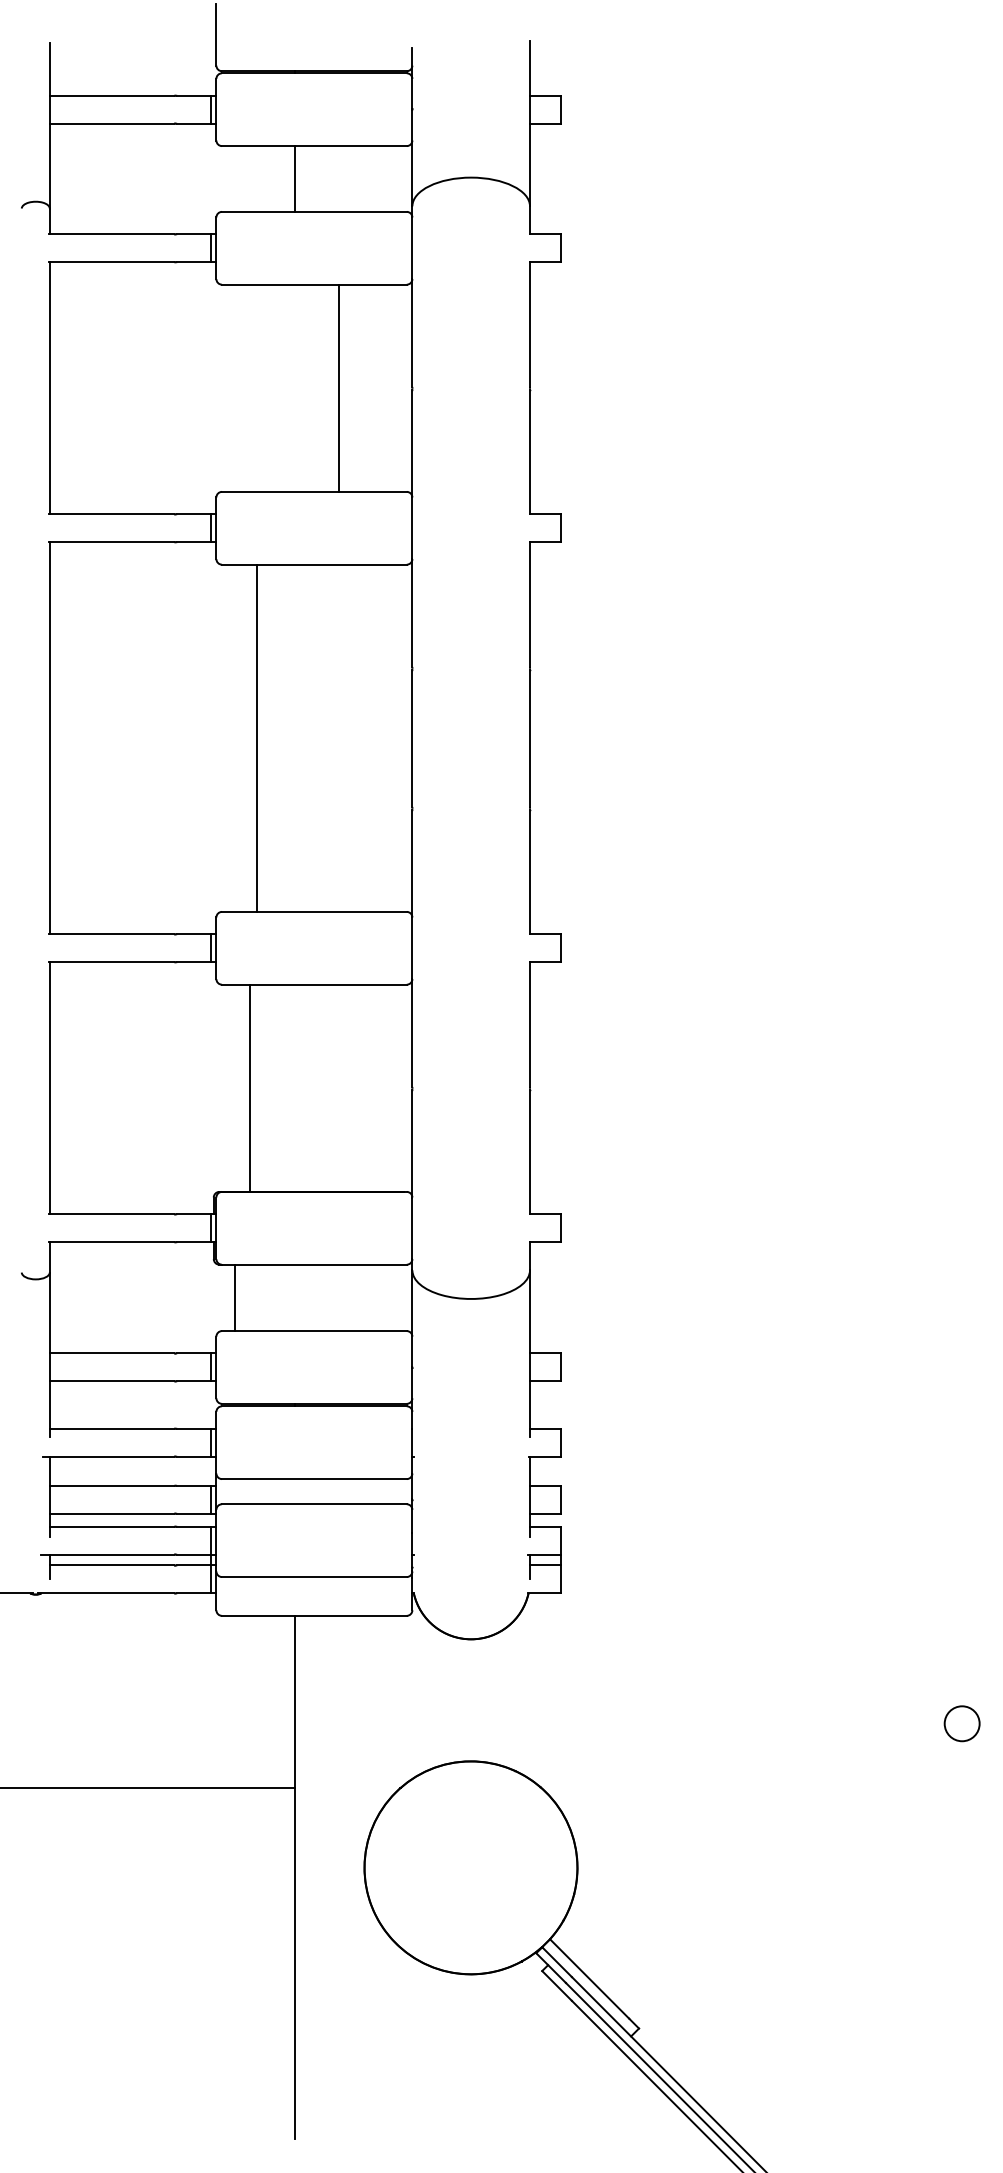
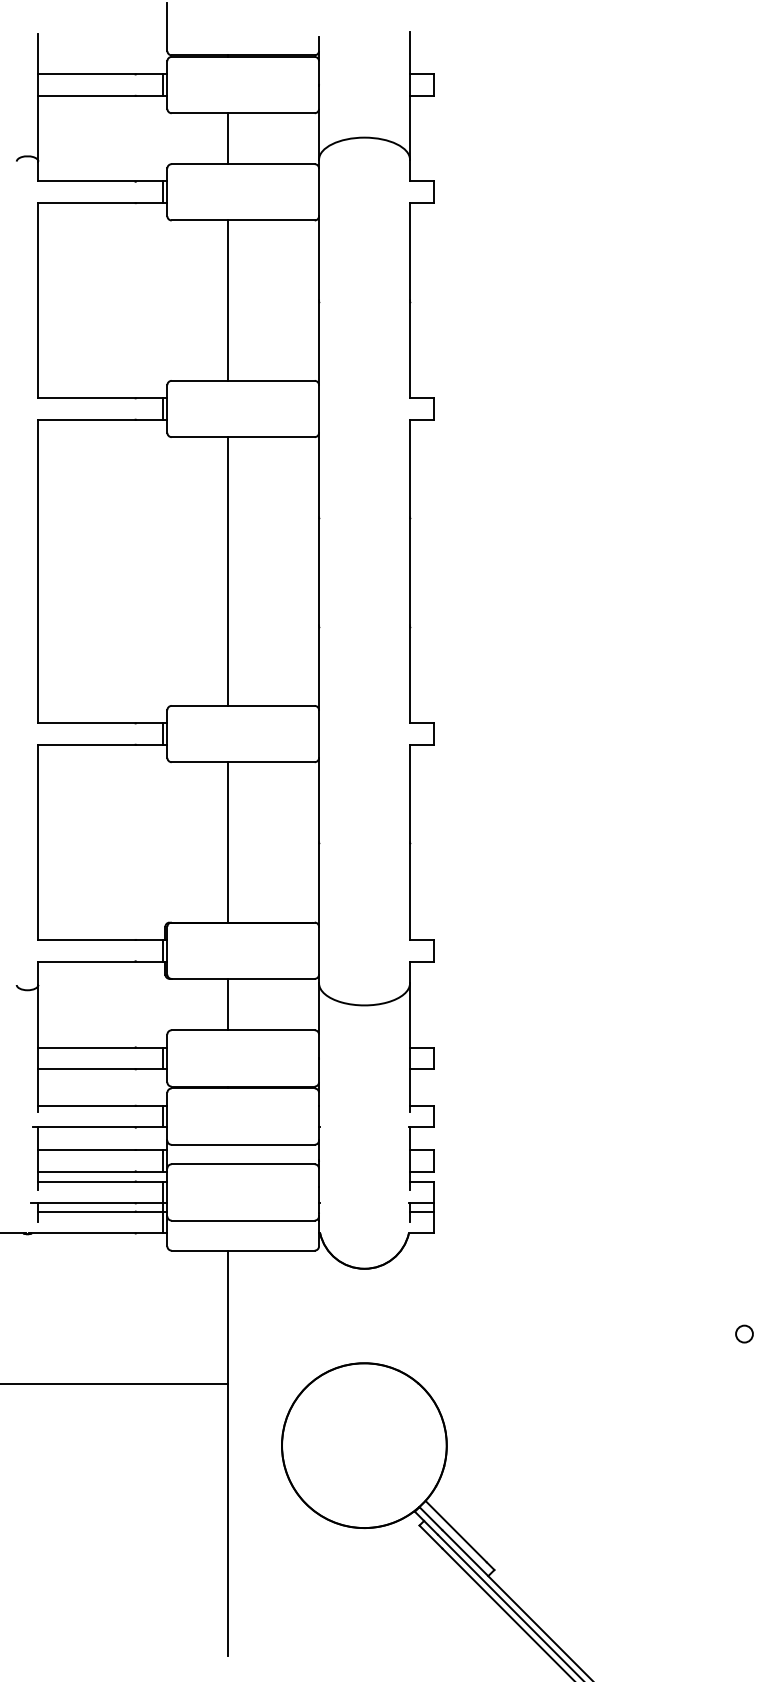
line: (339, 388) -> (228, 300), moved
line: (257, 738) -> (228, 571), moved
line: (250, 1088) -> (228, 842), moved
line: (235, 1297) -> (228, 1004), moved
circle: (962, 1722) -> (744, 1333), size x0.62

